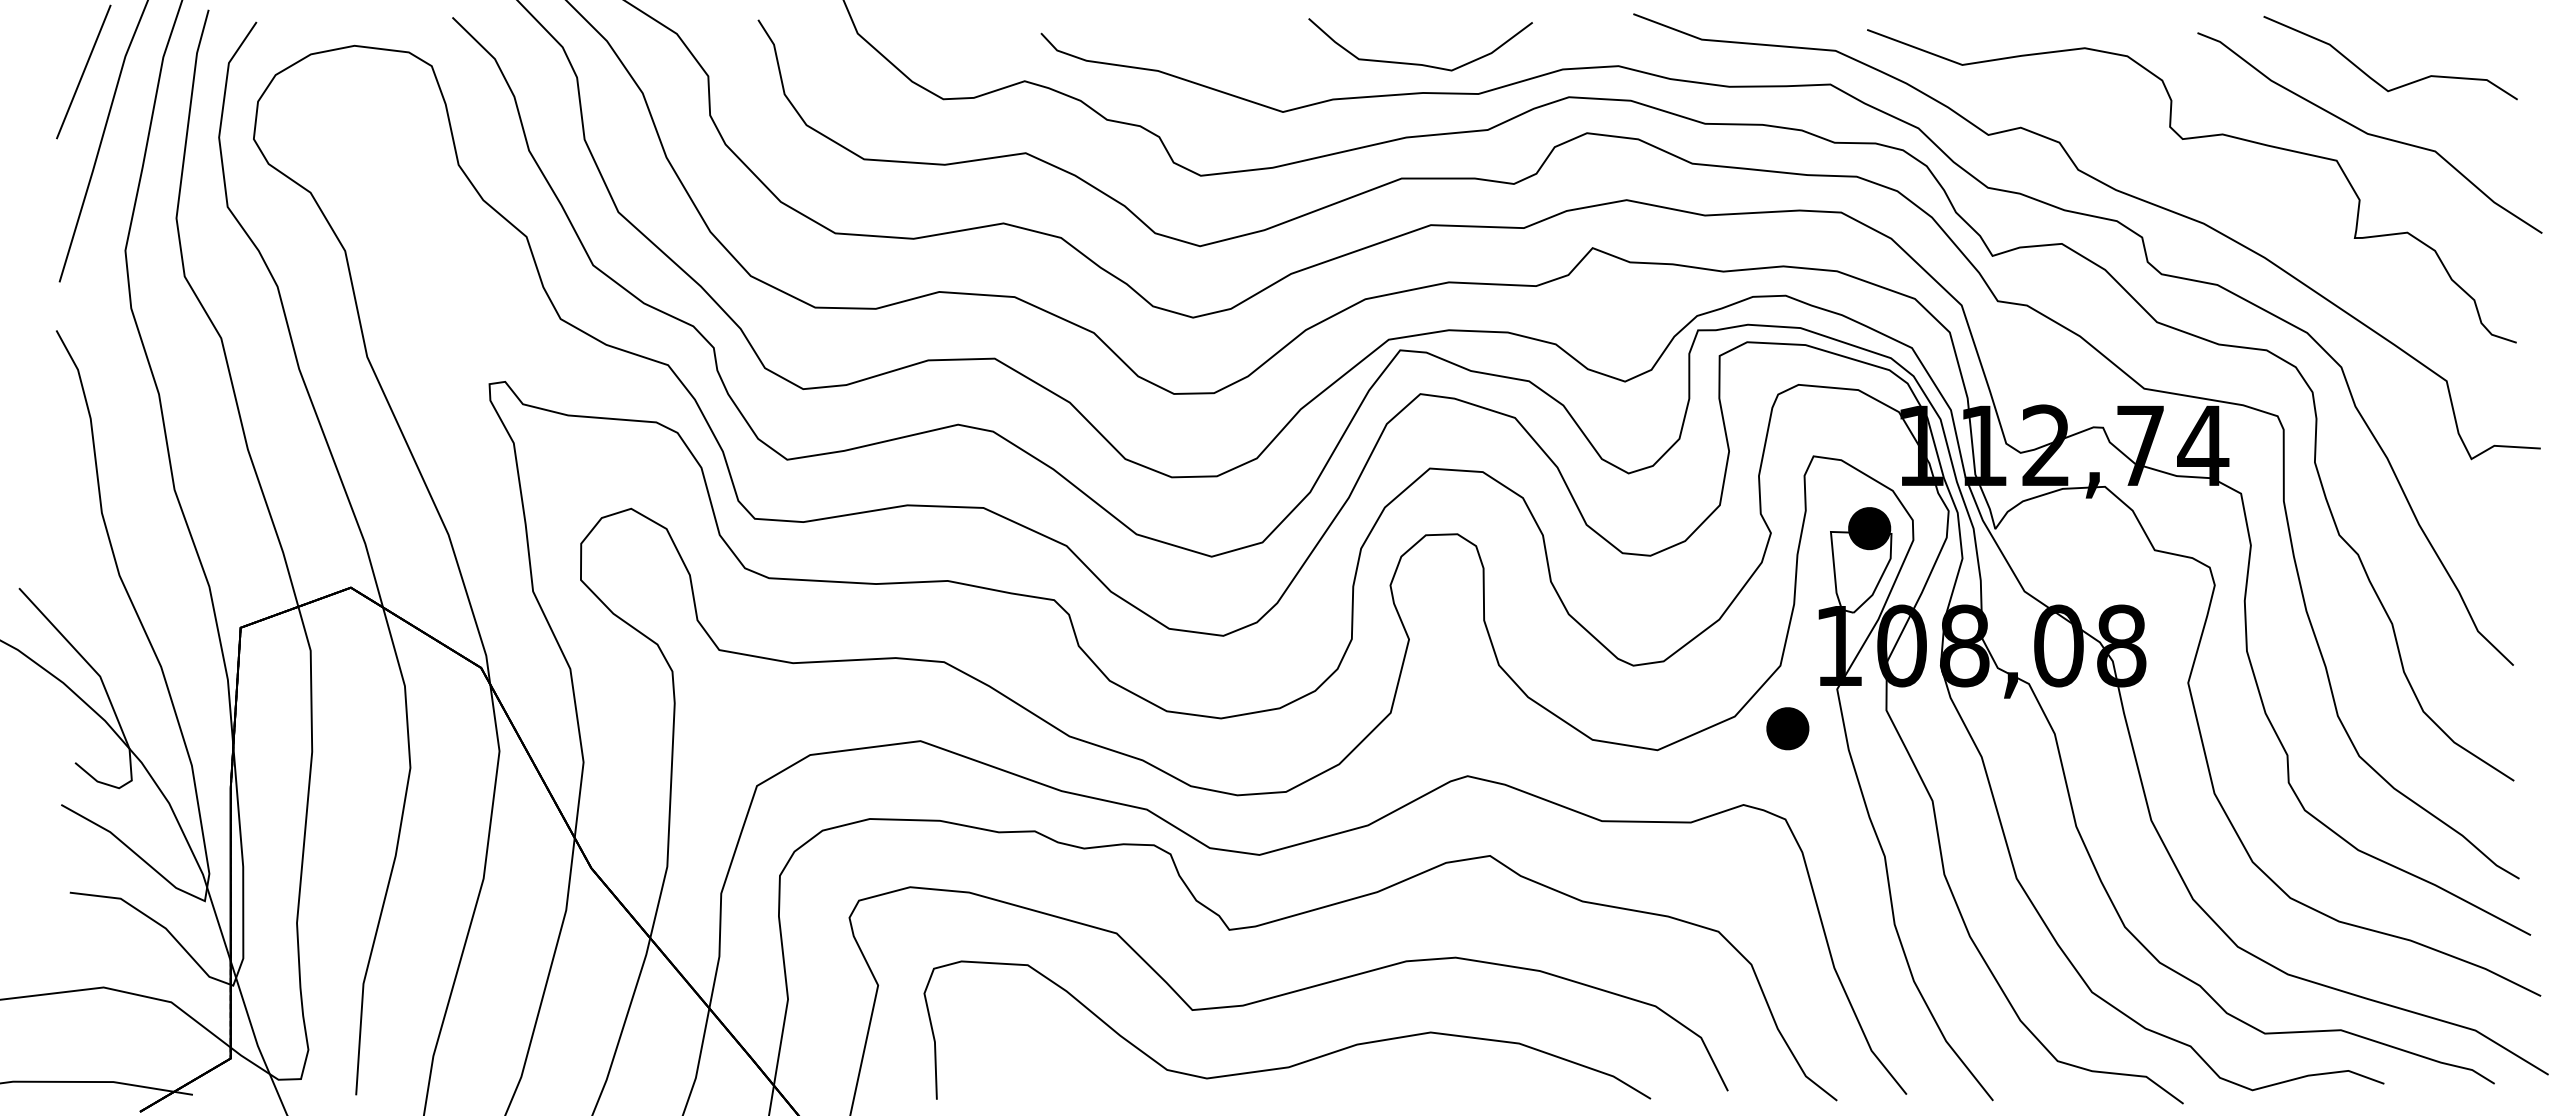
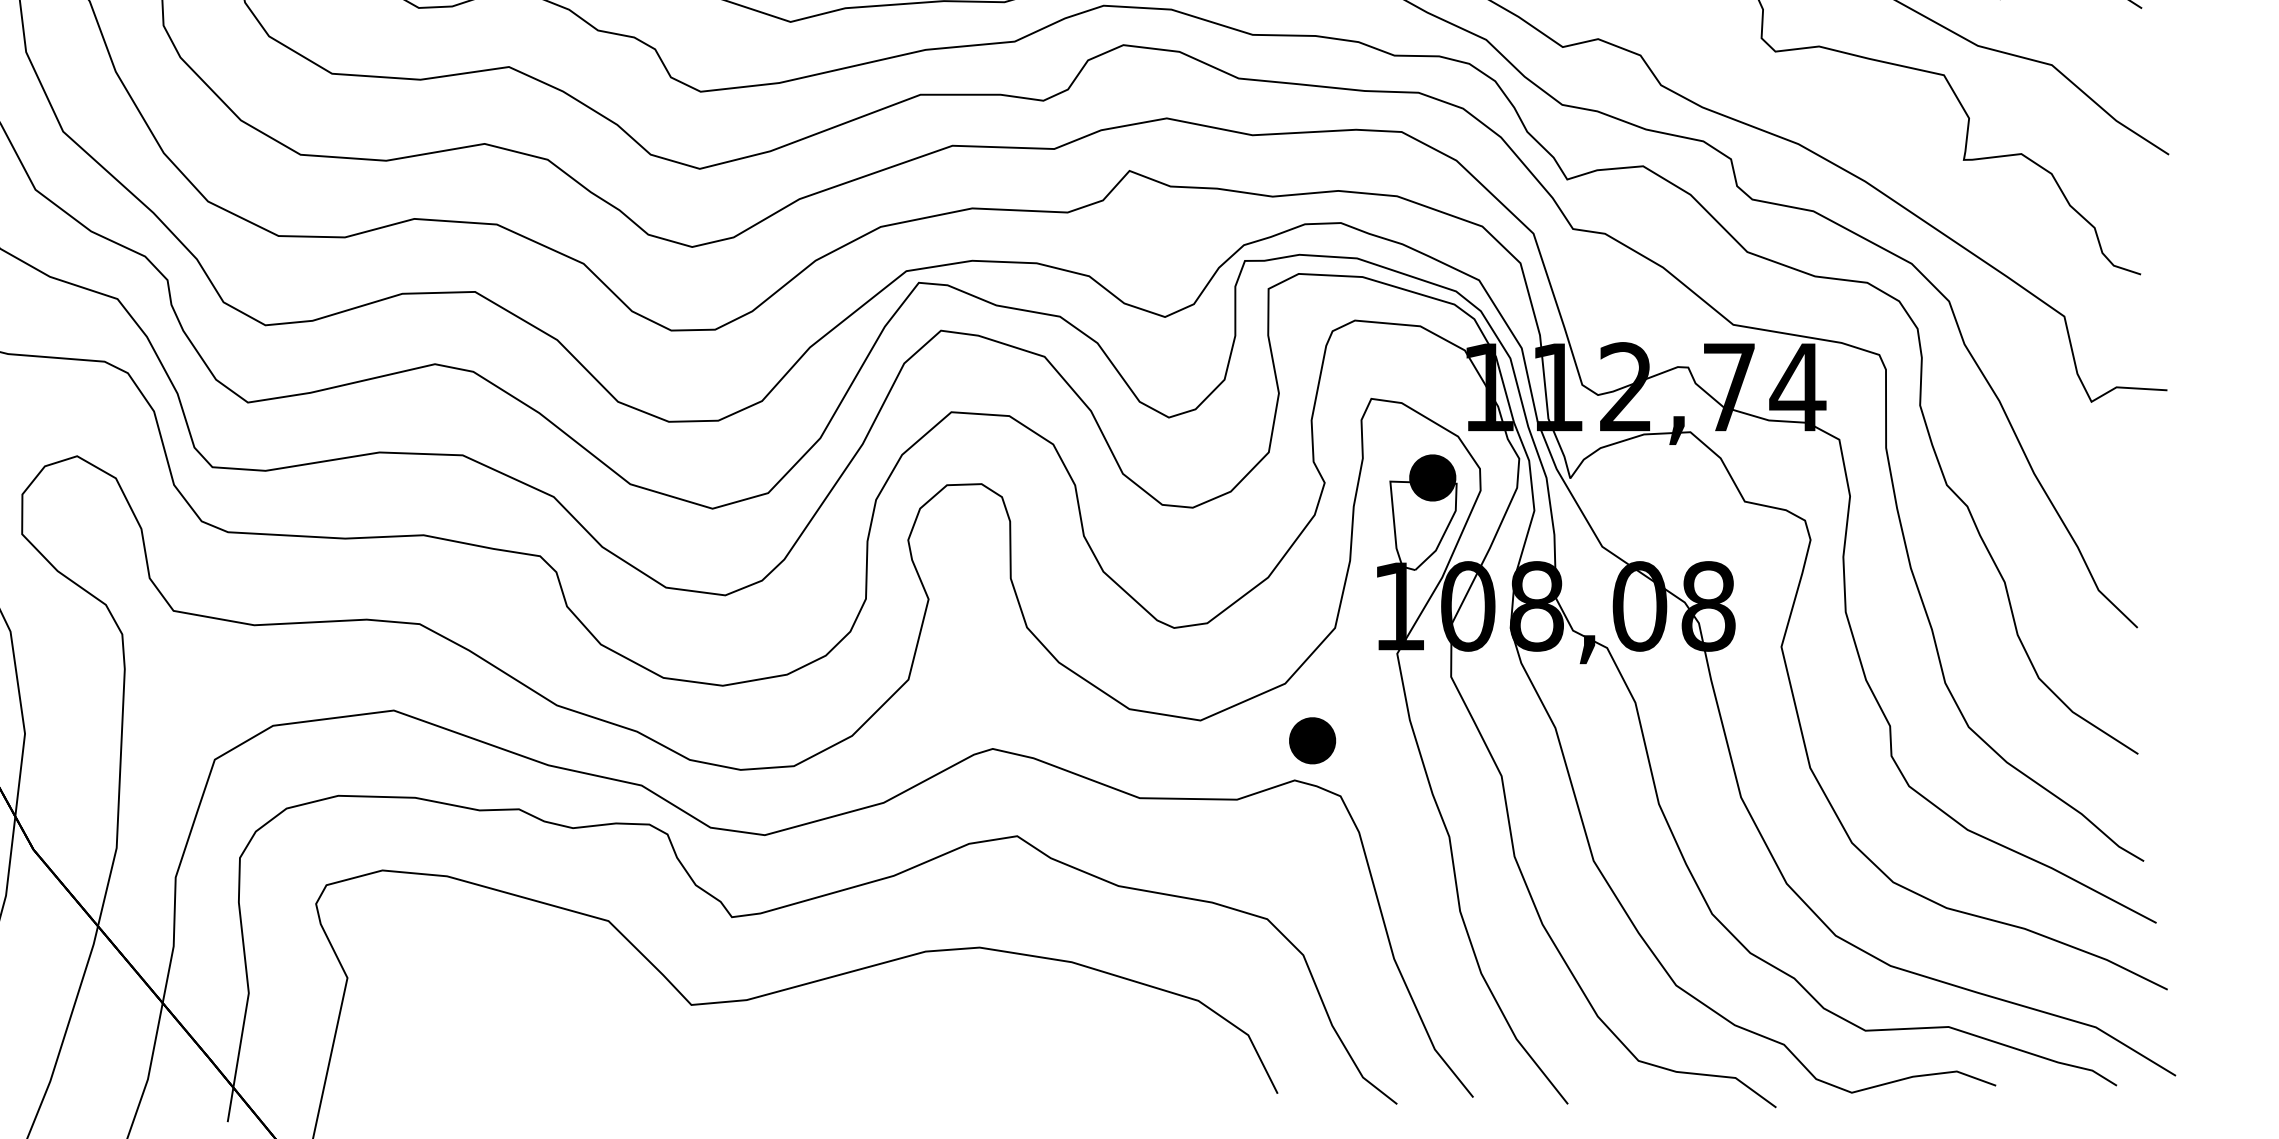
part: (1787, 728) -> (1312, 740), moved
curve: (1299, 1062) -> (808, 1062), removed

